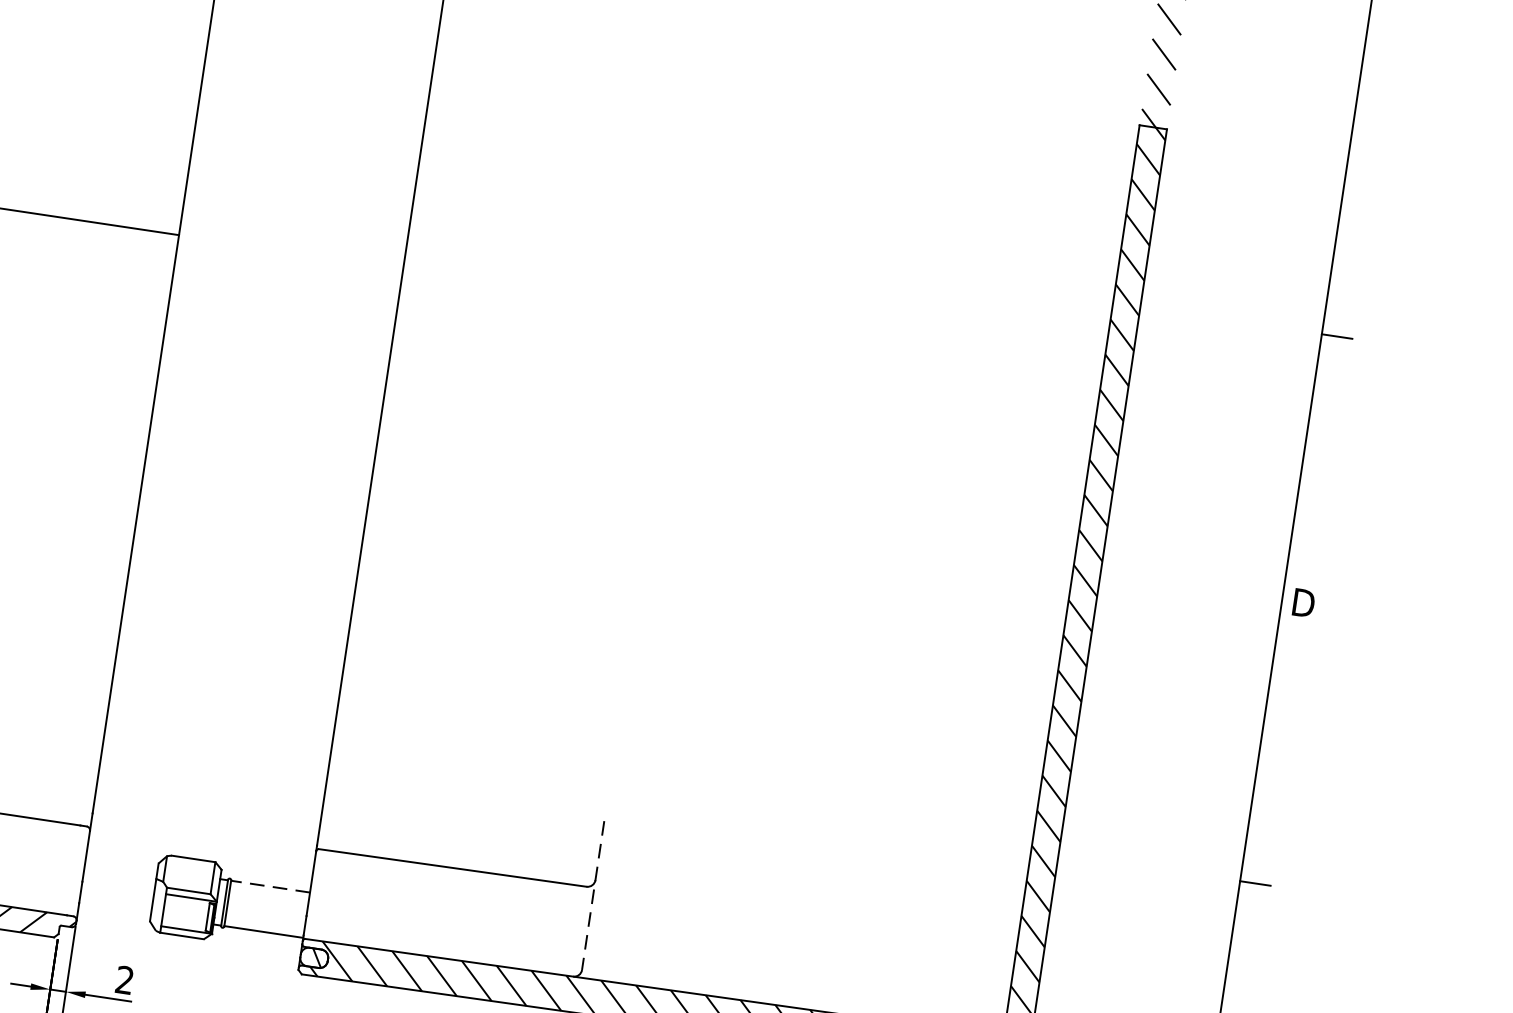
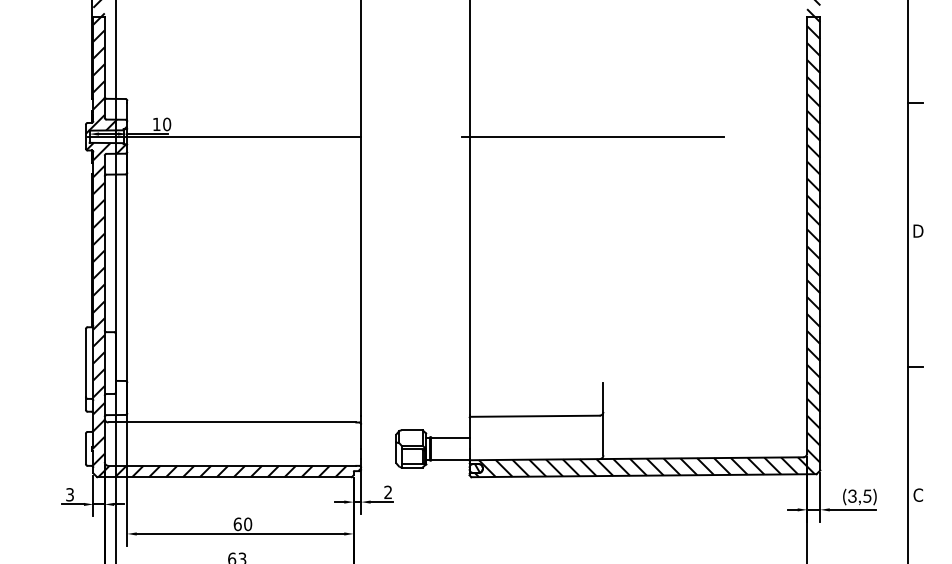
line: (658, 306) -> (592, 136), added
line: (268, 885) -> (449, 437), dashed -> solid
line: (593, 895) -> (603, 419), dashed -> solid

